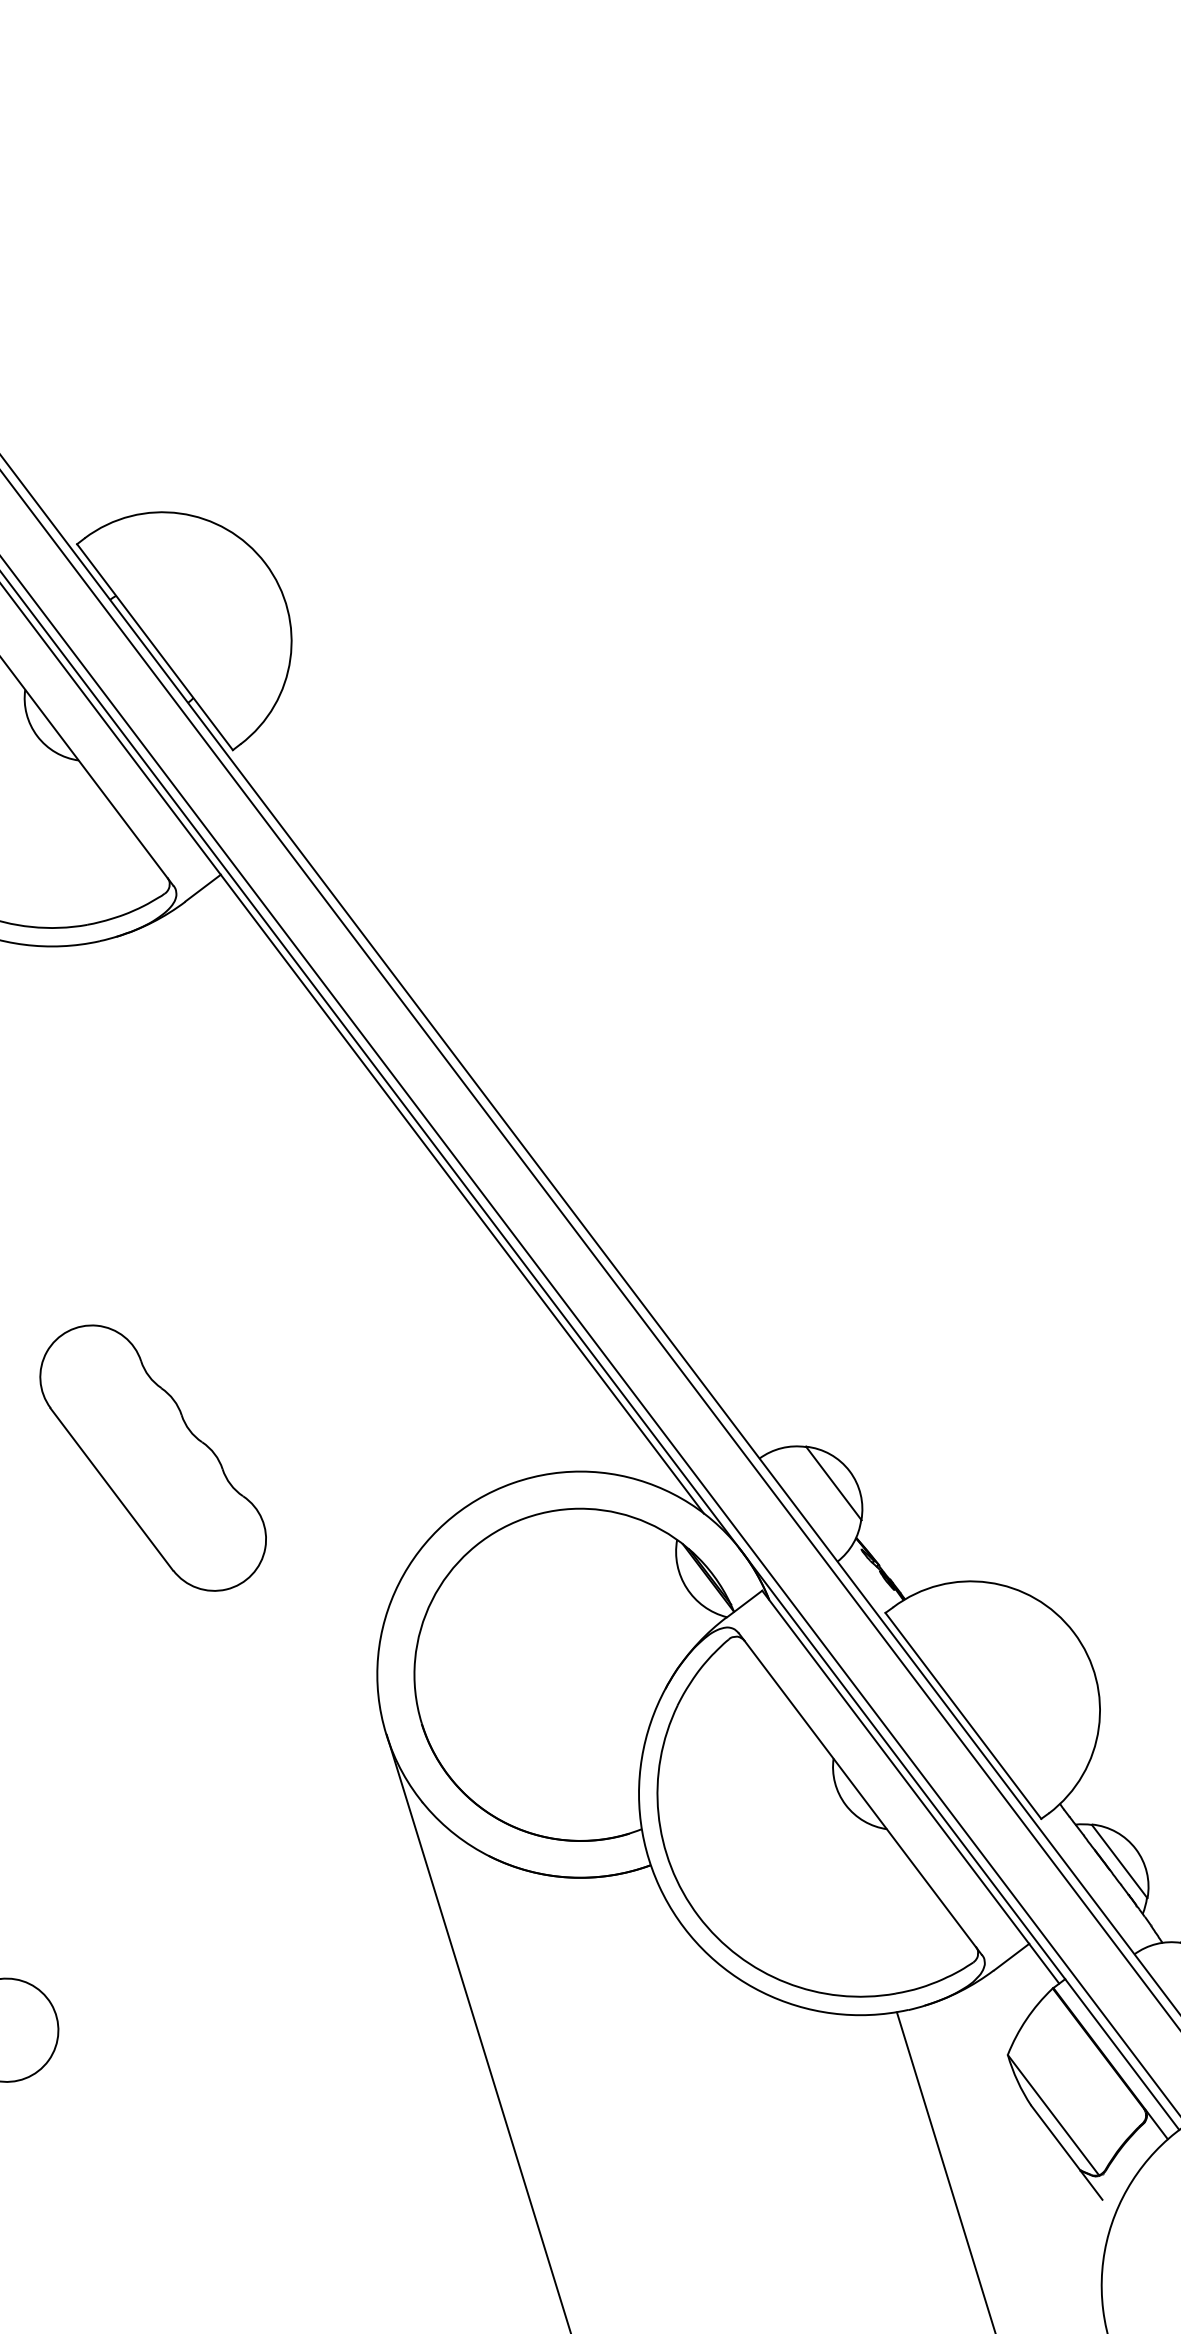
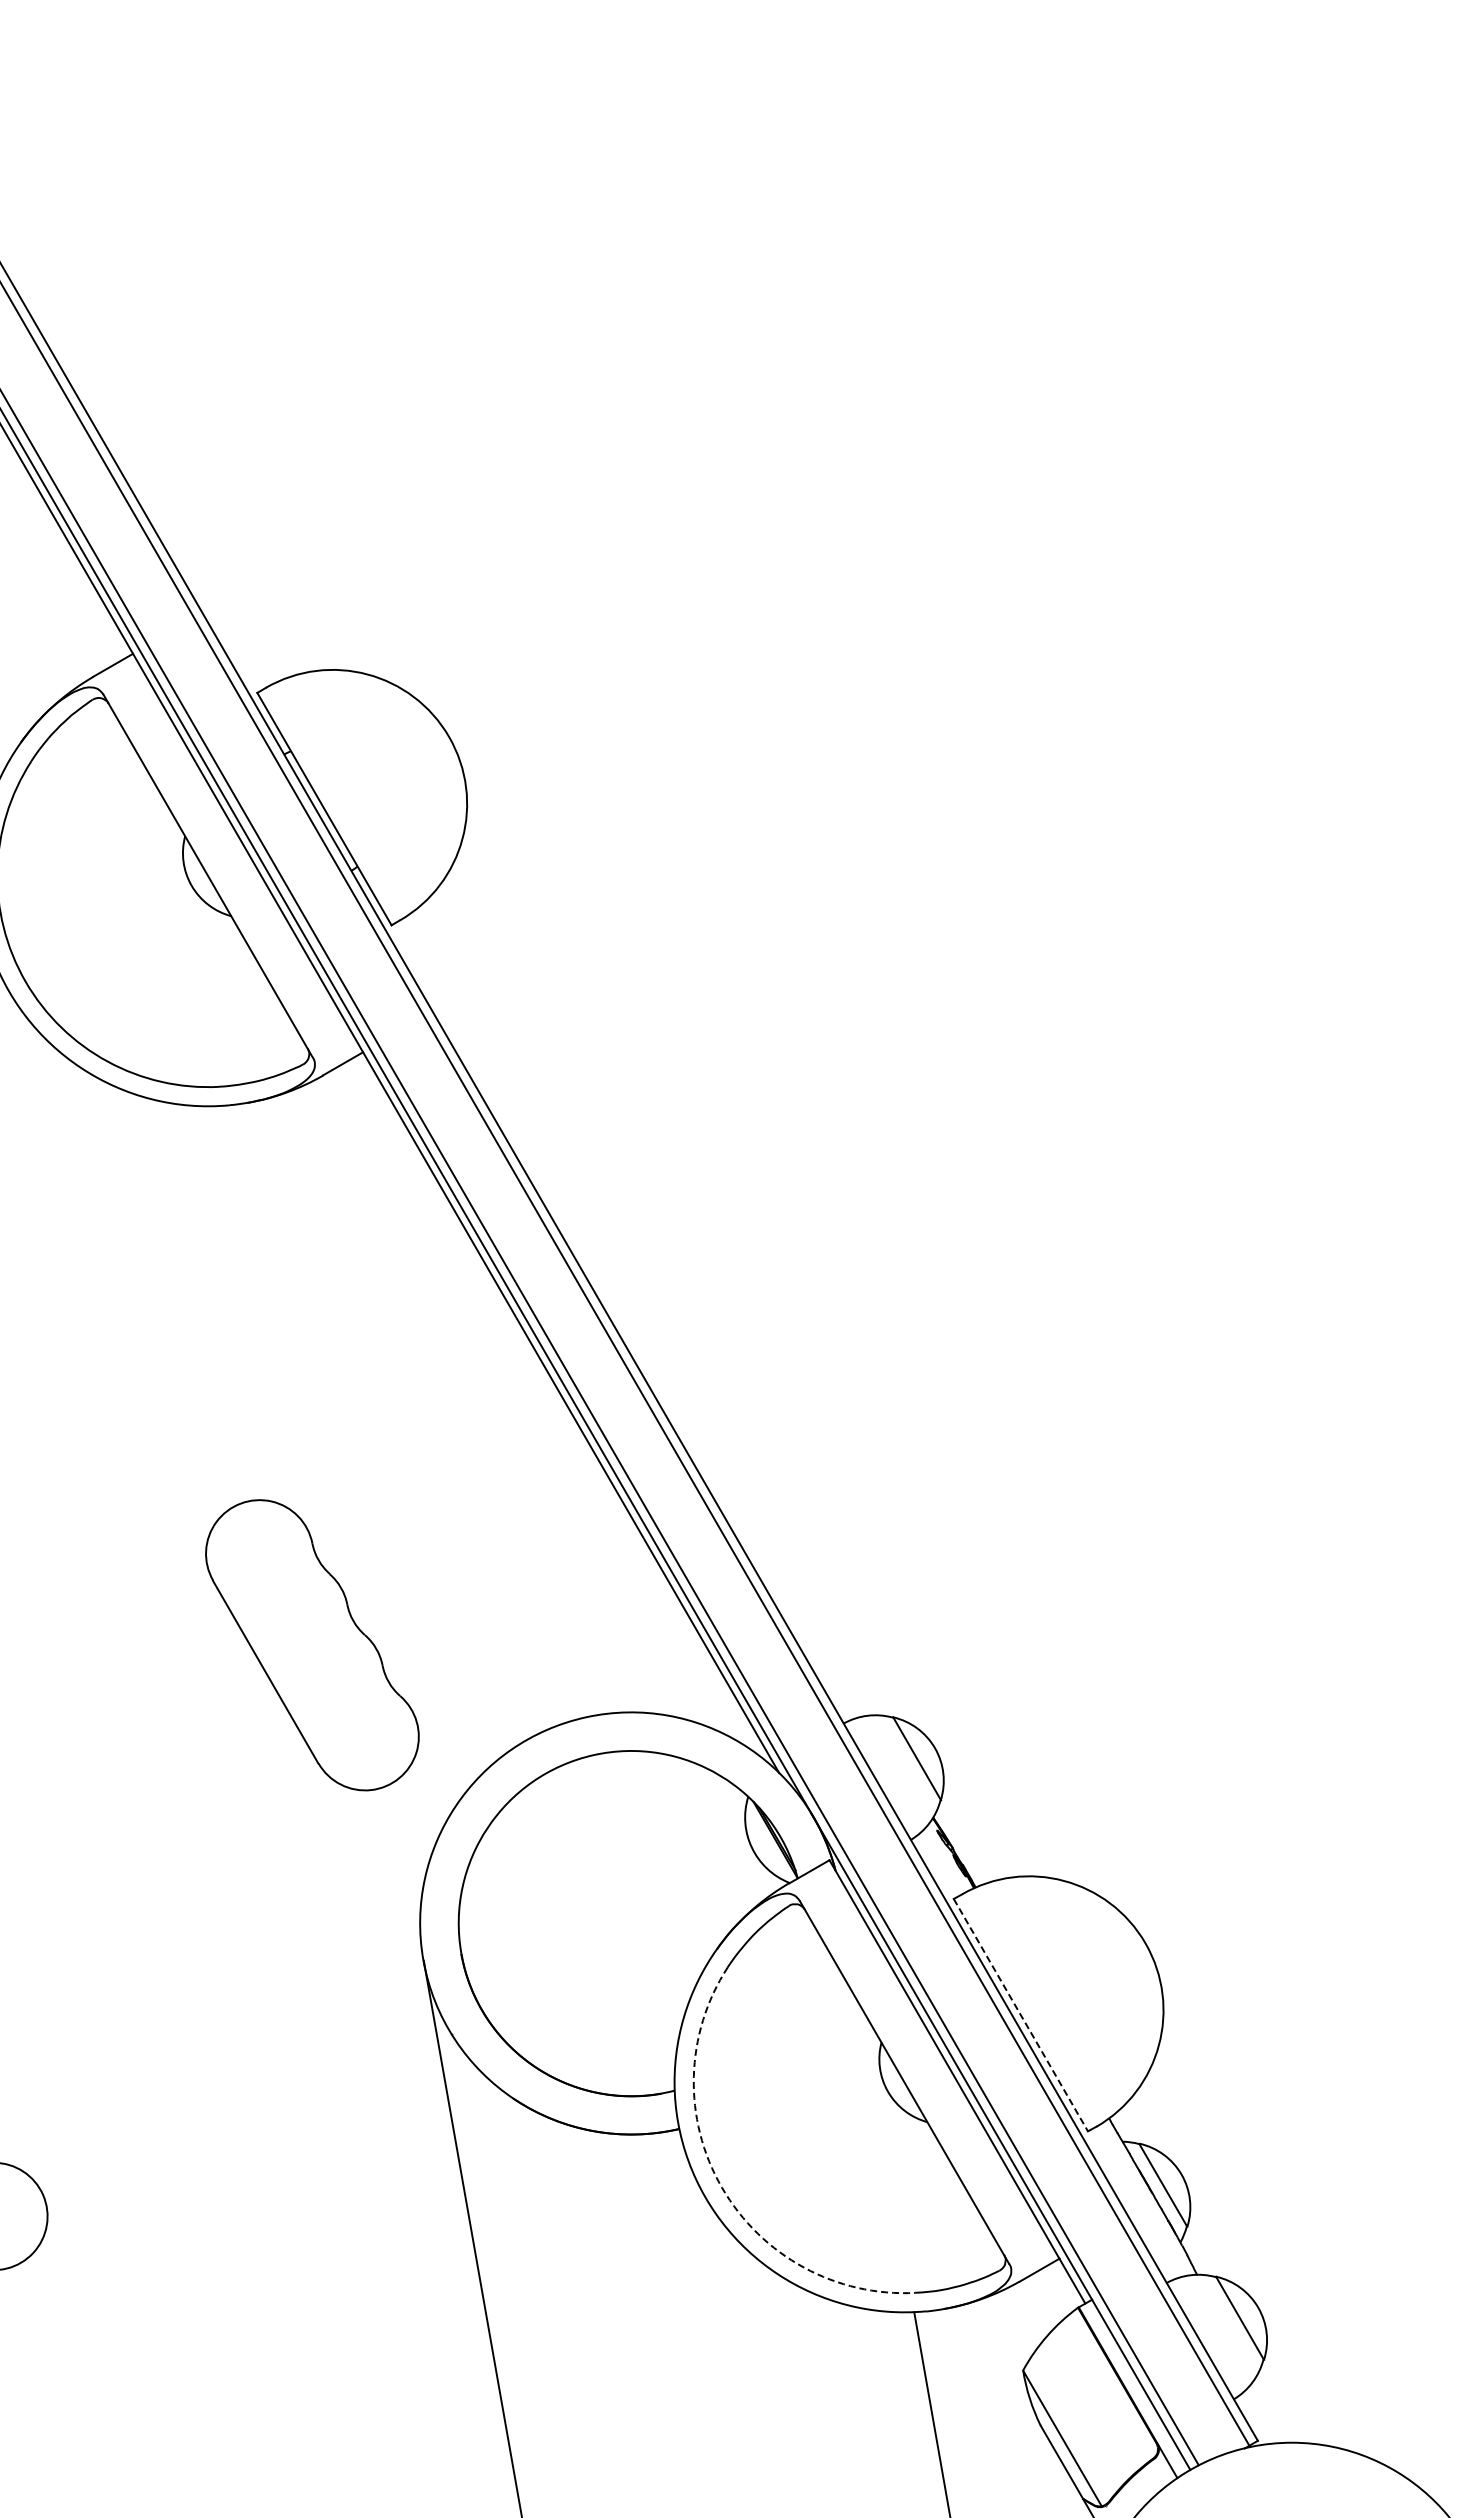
part: (153, 1458) -> (312, 1645), moved
line: (964, 1716) -> (1021, 2015), solid -> dashed
arc: (698, 1915) -> (722, 2187), solid -> dashed

